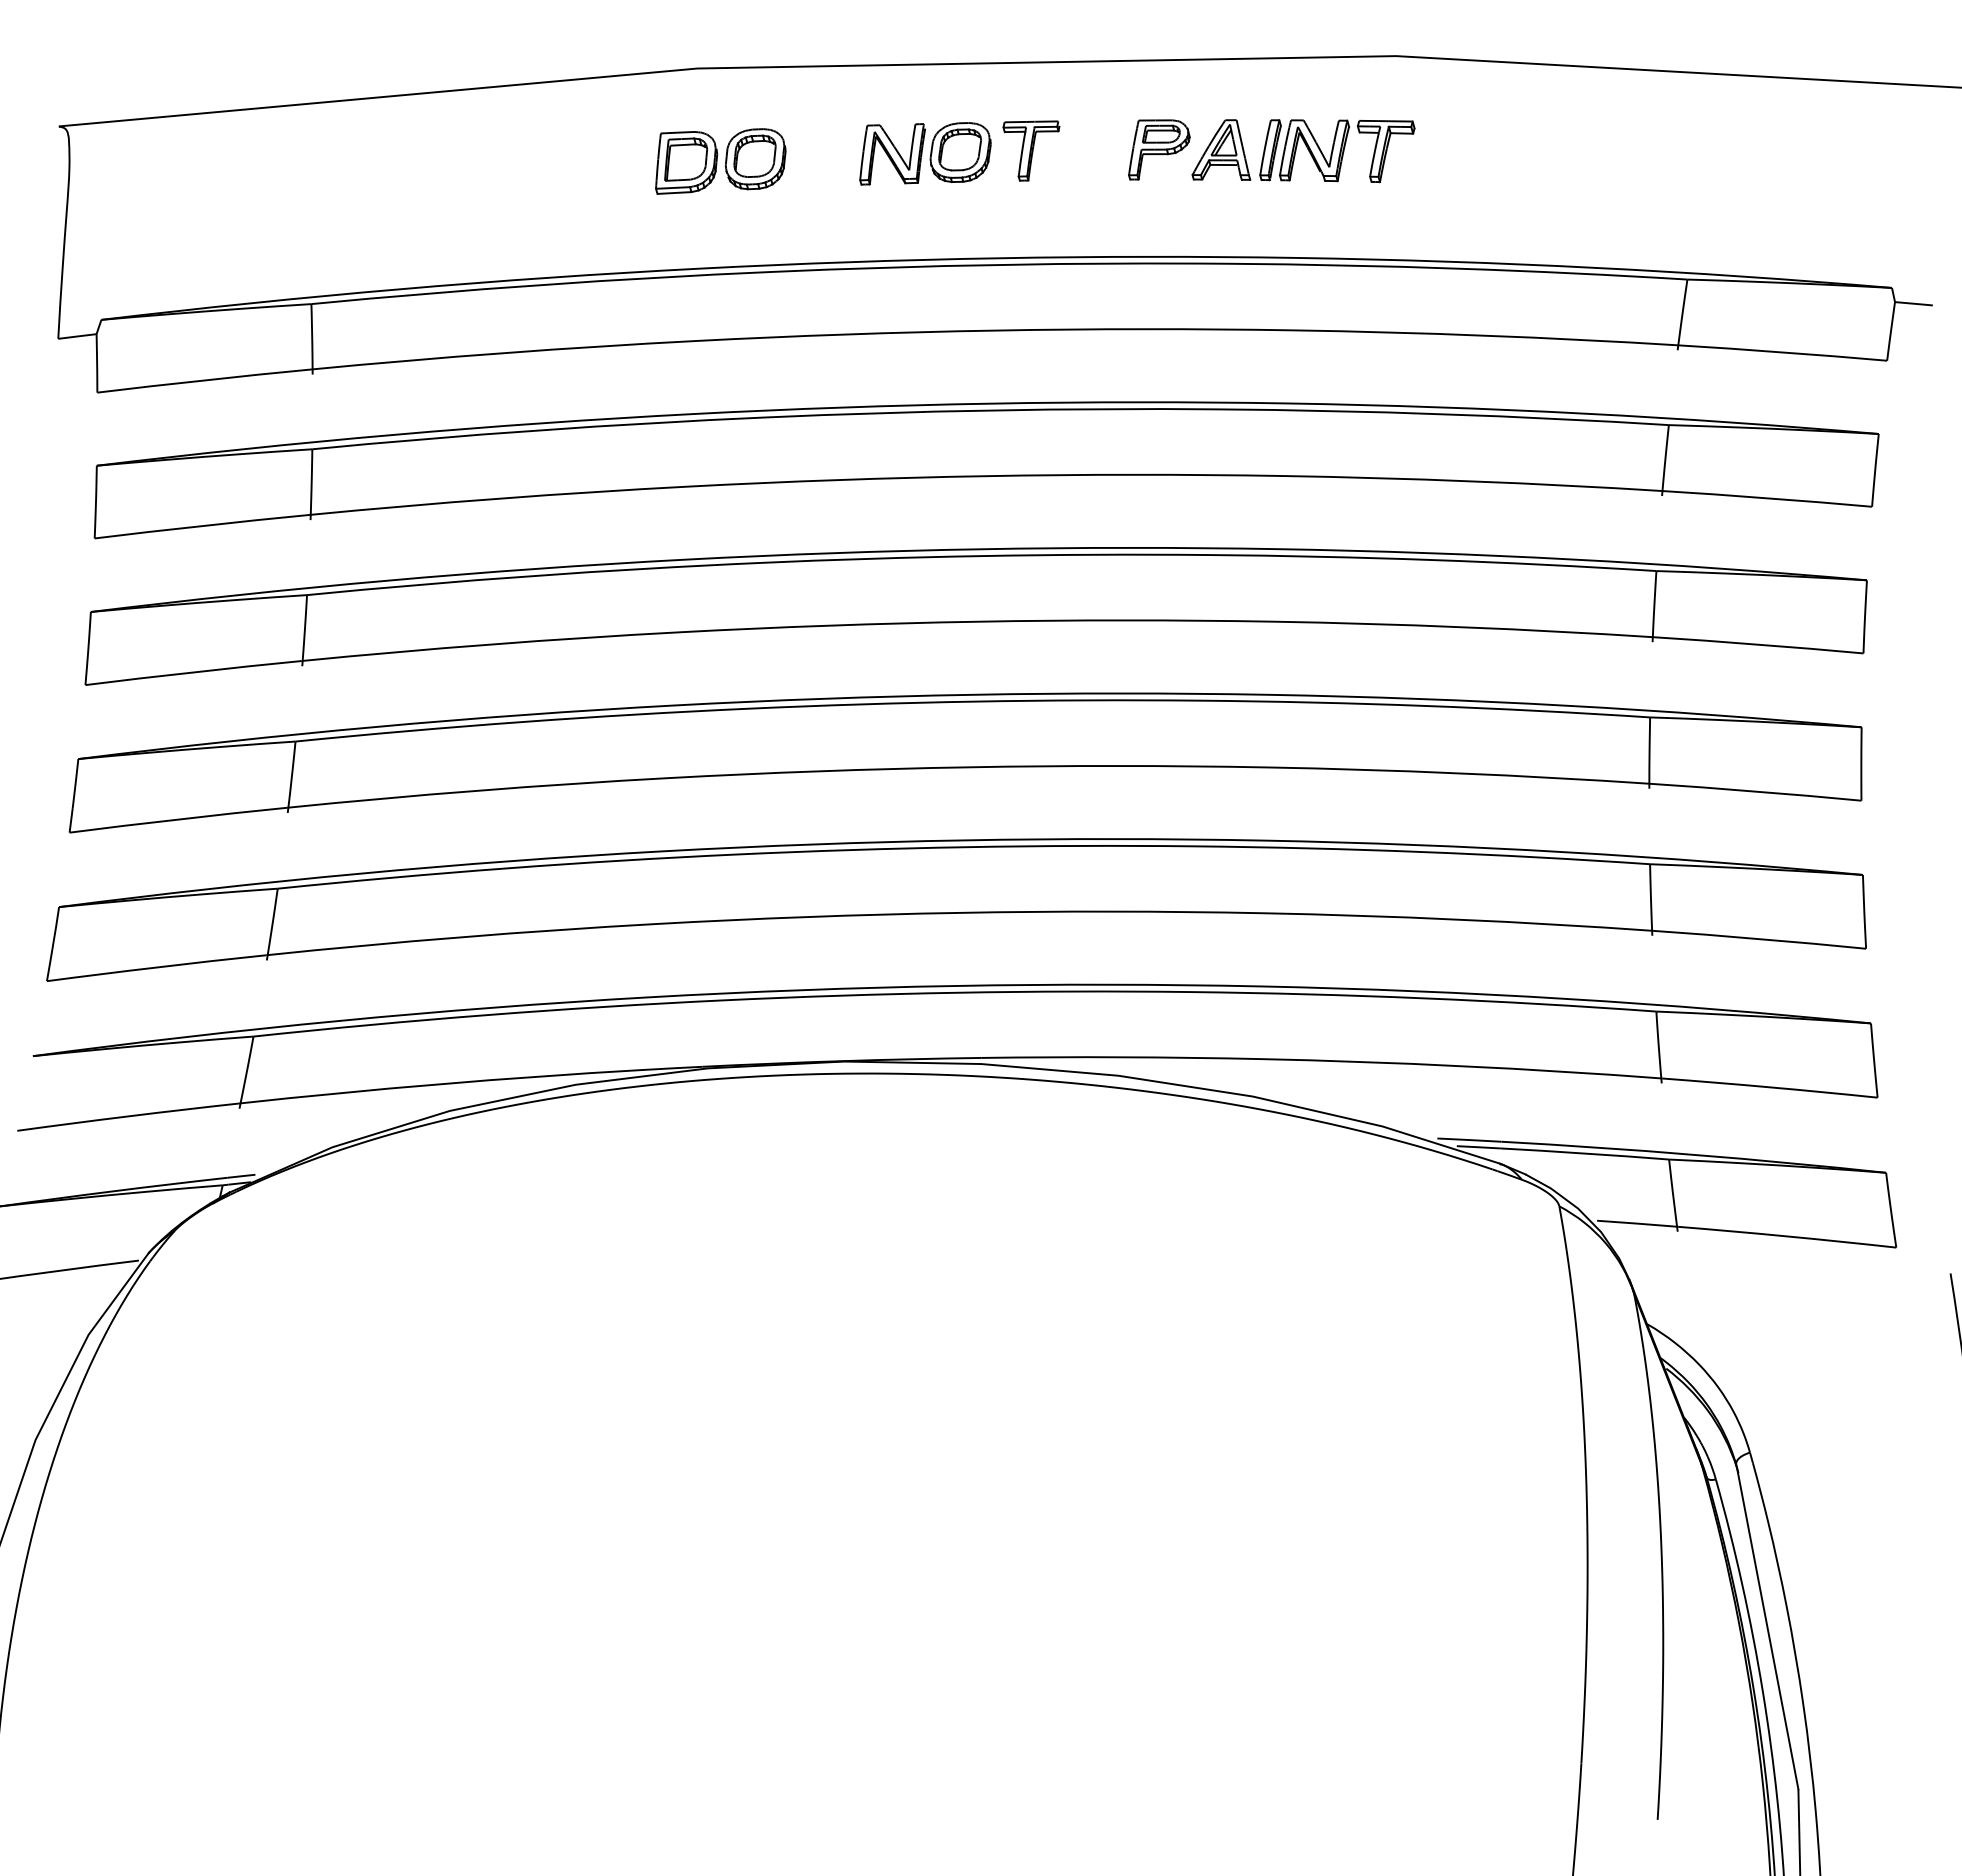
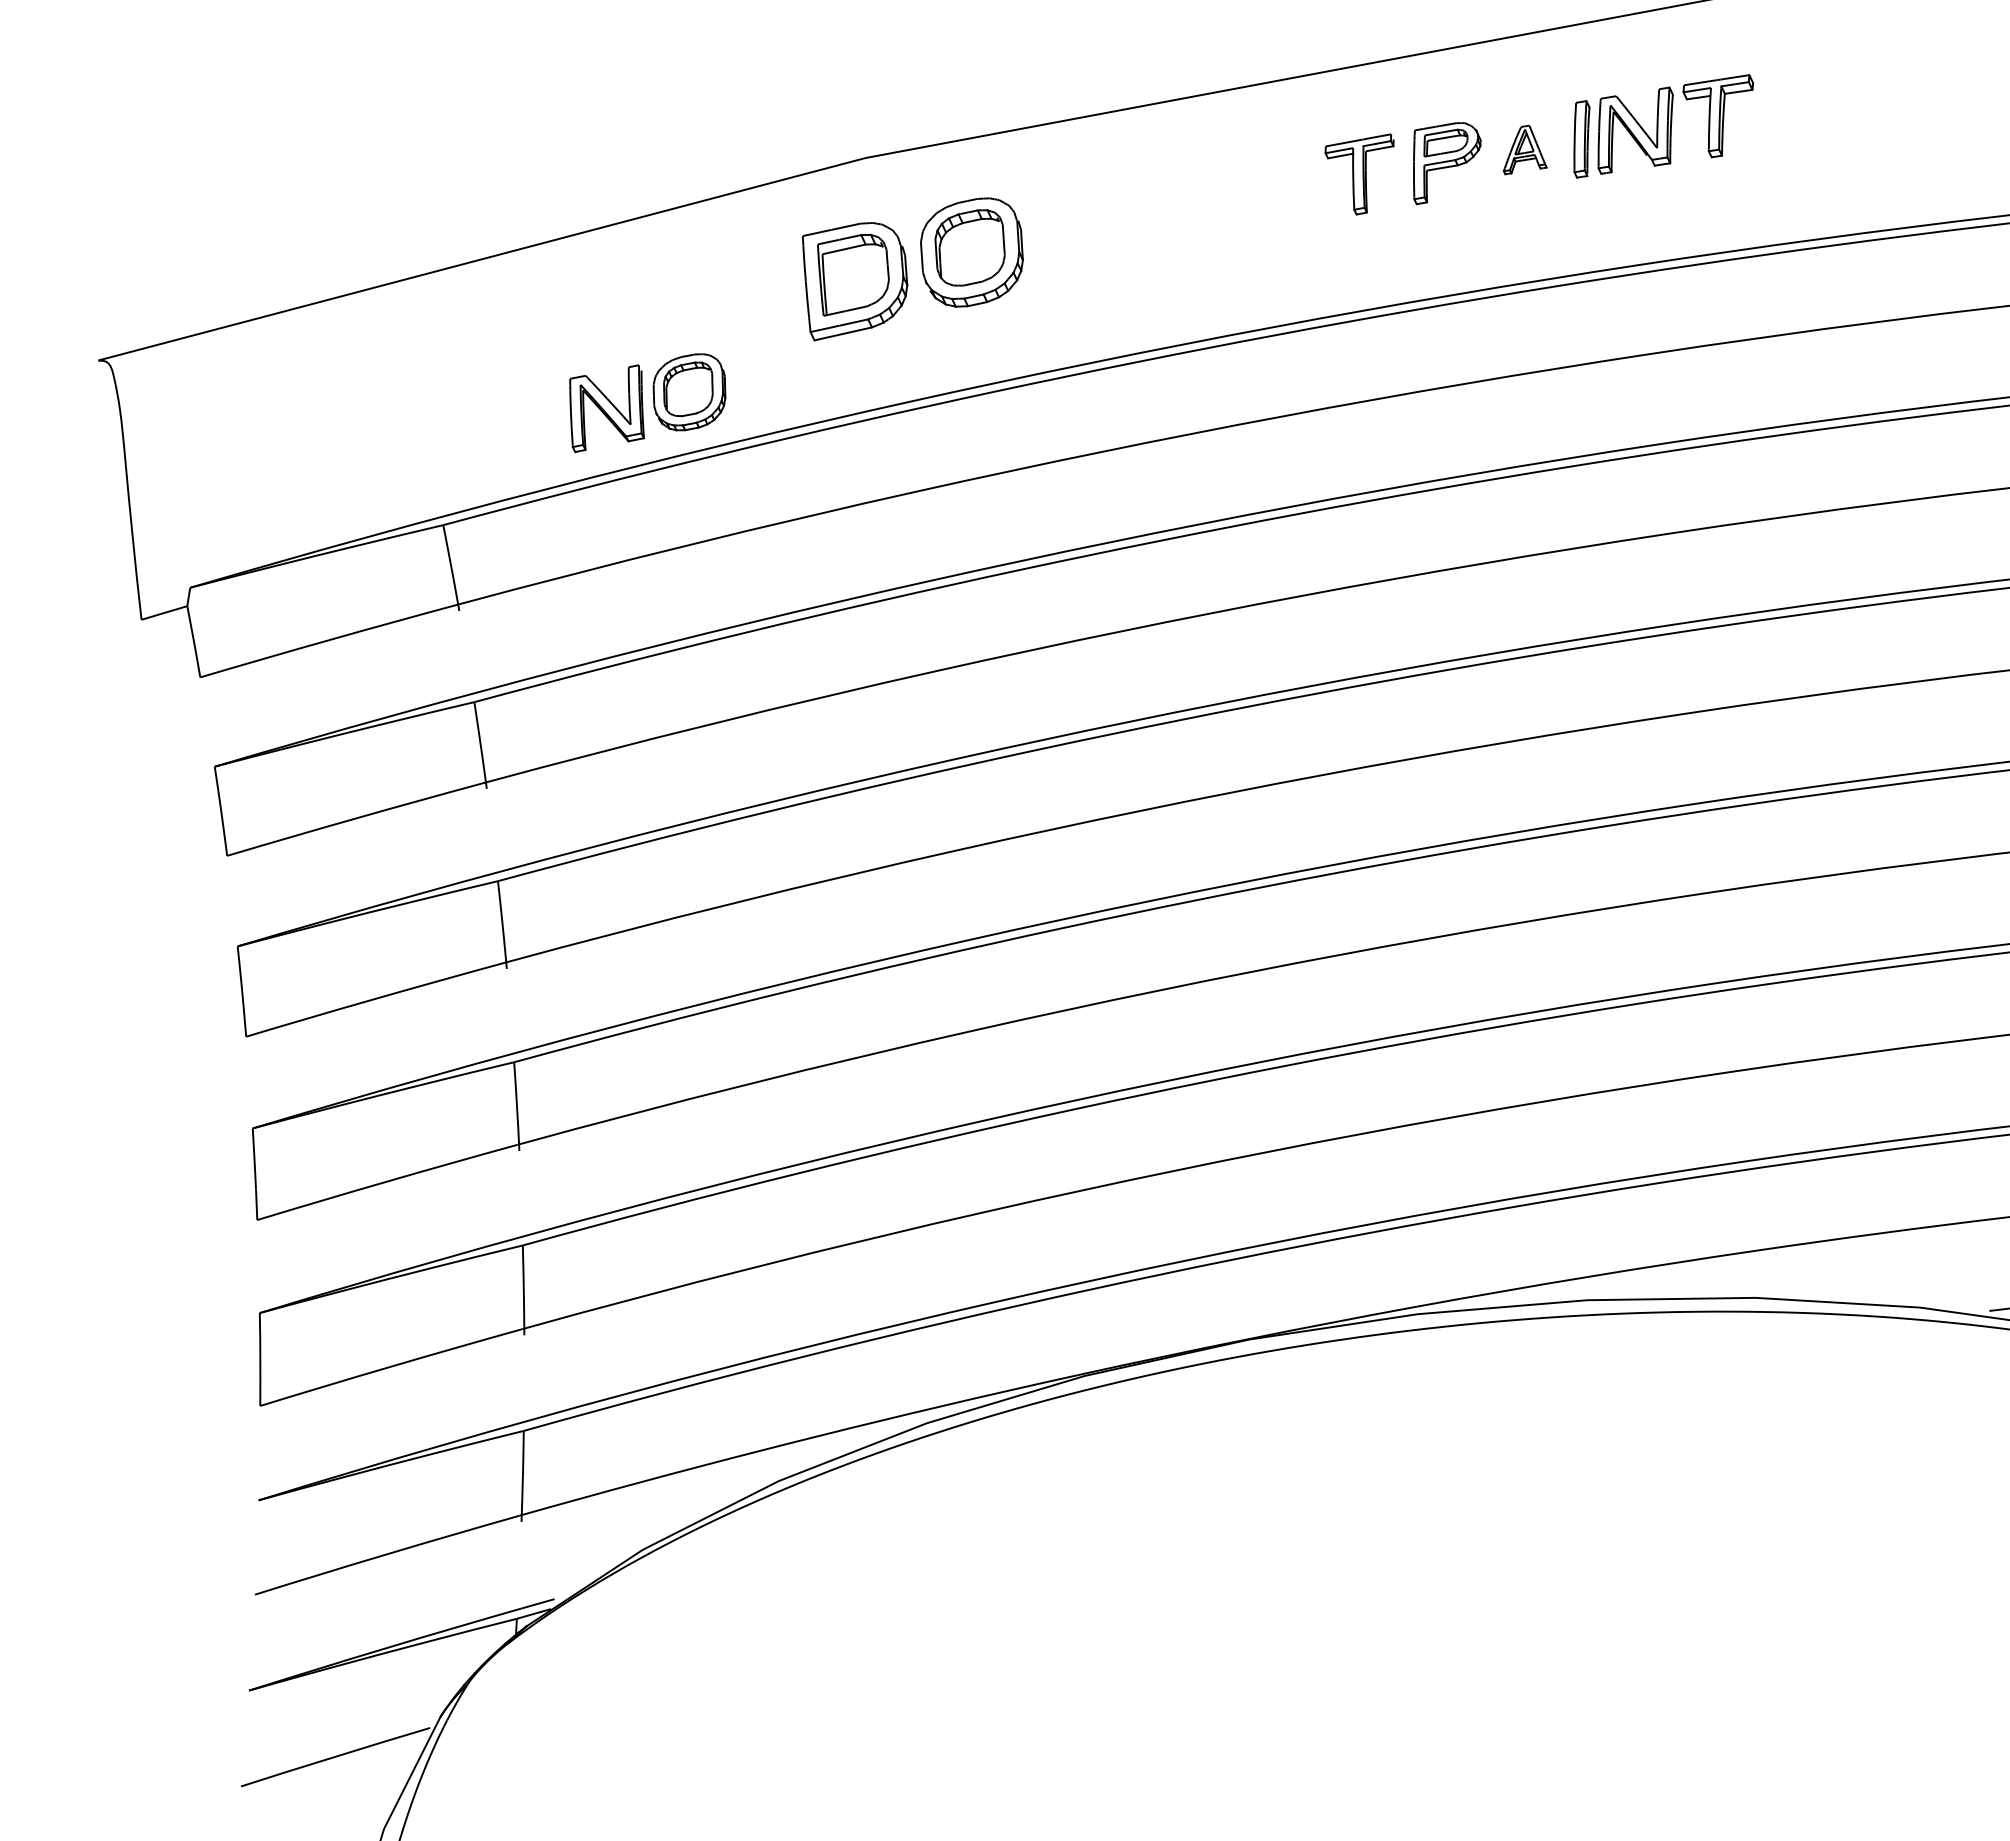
part: (1221, 149) -> (1521, 148), size x0.6
part: (1031, 150) -> (1364, 175), moved
part: (925, 153) -> (647, 400), moved
part: (720, 161) -> (913, 266), size x1.4

